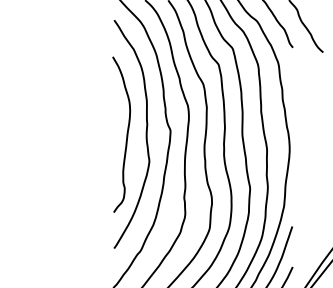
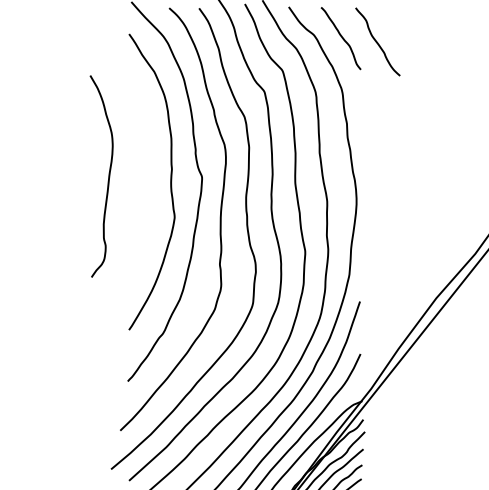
curve: (126, 134) -> (108, 176), moved

